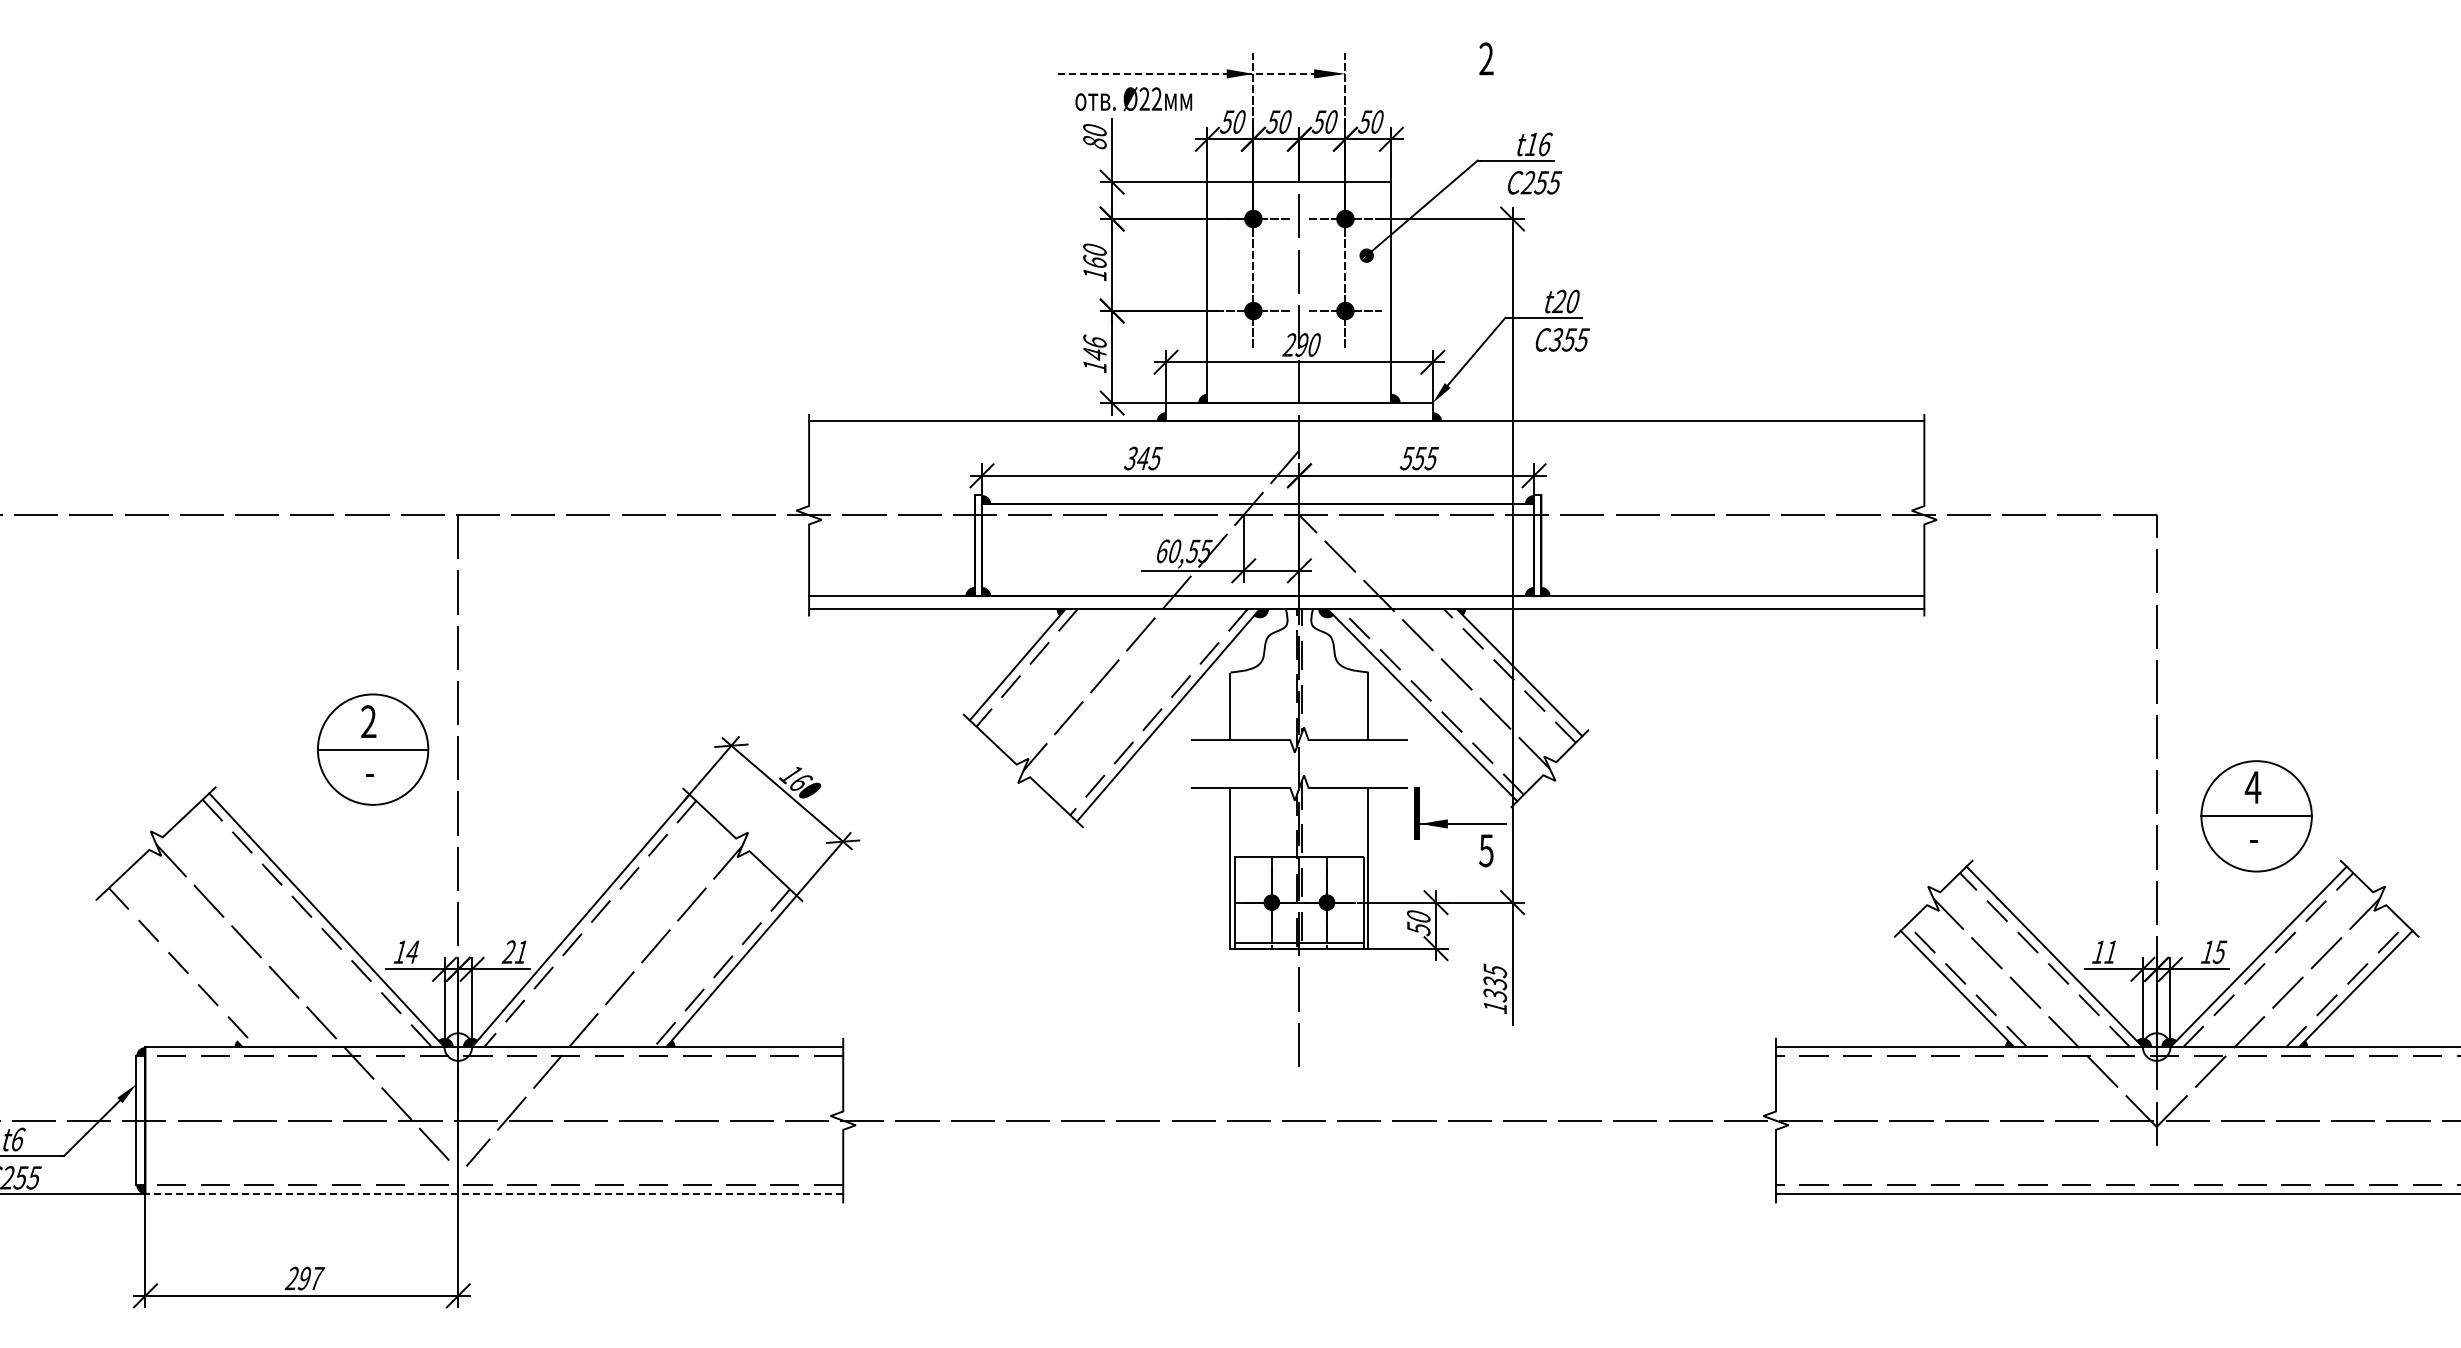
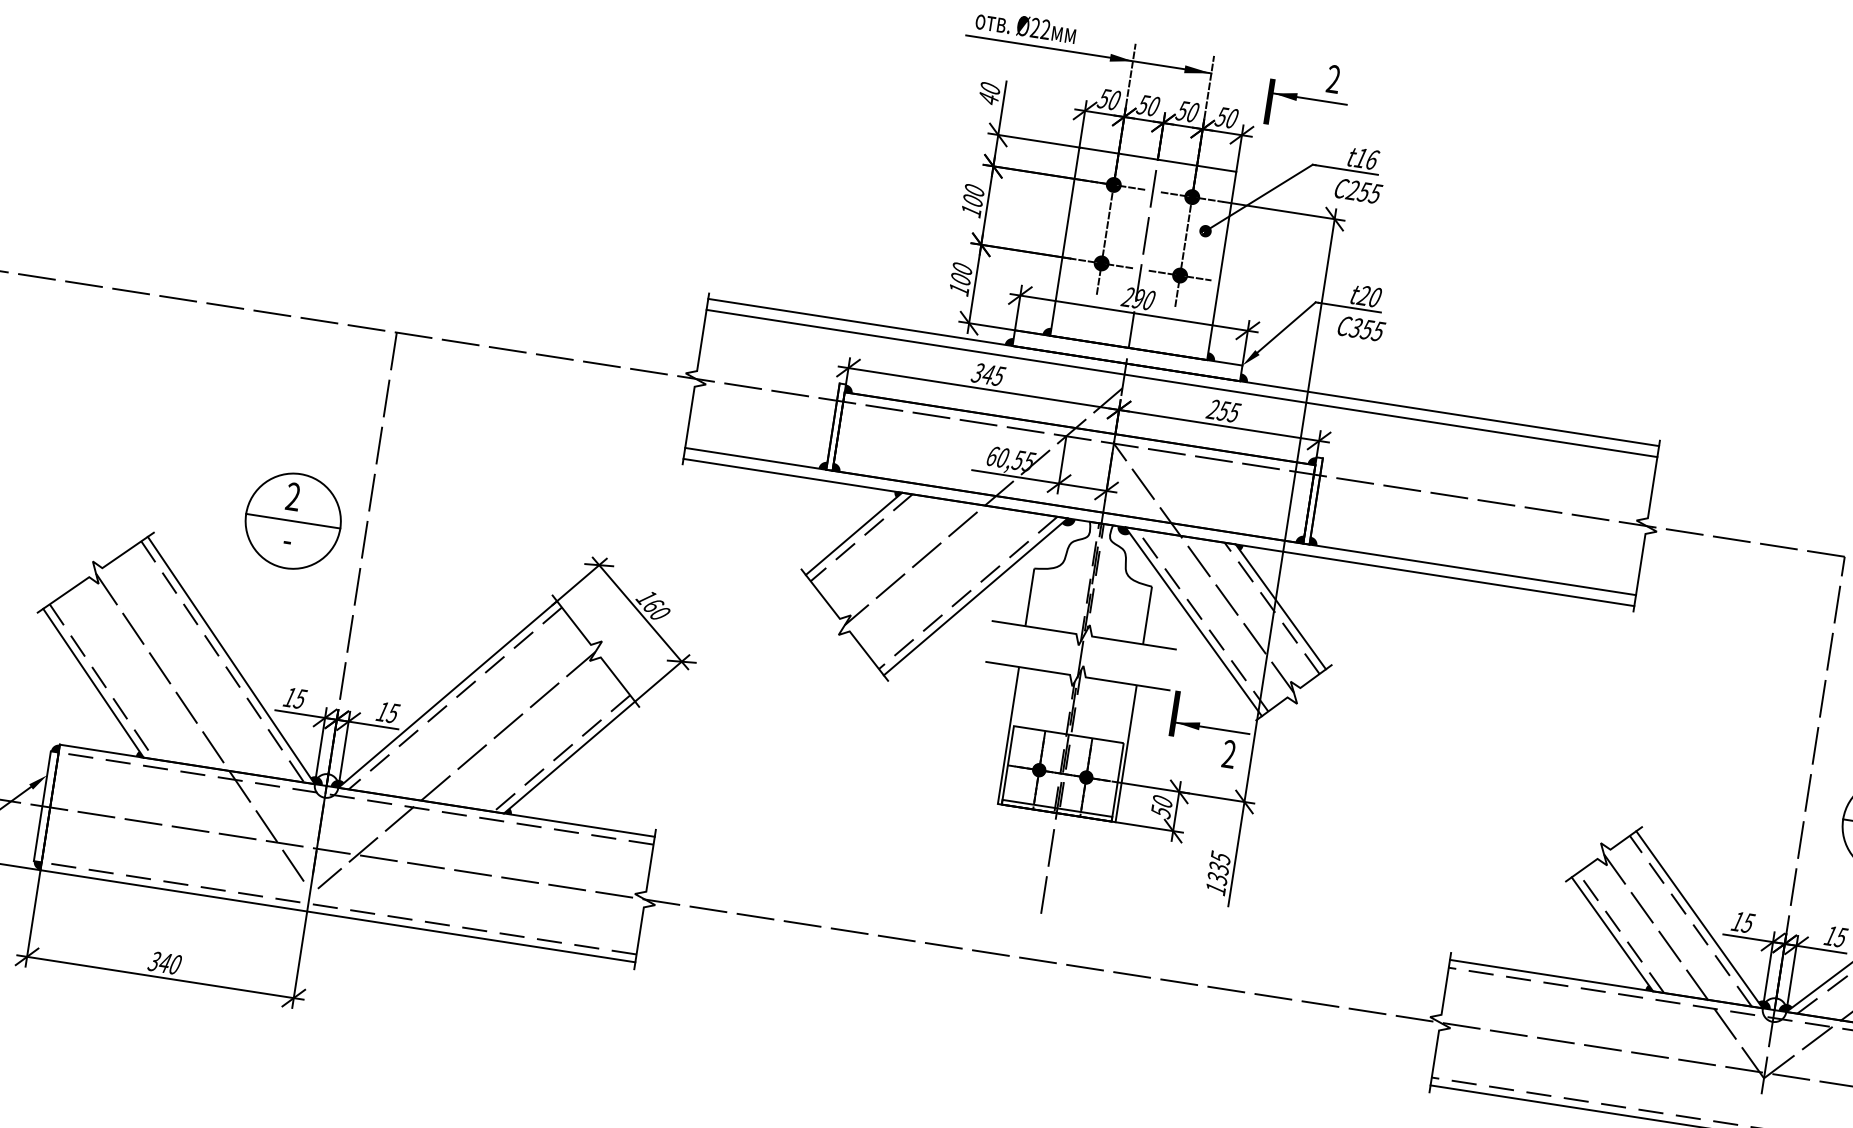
line: (1201, 73) -> (1088, 54), dashed -> solid
part: (1460, 86) -> (1307, 99), added
text: (1133, 99) -> (1025, 26), moved
text: (1094, 142) -> (988, 98), 80 -> 40
text: (1094, 260) -> (972, 199), 160 -> 100
text: (1094, 347) -> (961, 273), 146 -> 100
line: (1366, 434) -> (1181, 383), added
text: (1406, 458) -> (1212, 409), 555 -> 255
text: (1486, 850) -> (1229, 754), 5 -> 2
text: (412, 951) -> (300, 698), 14 -> 15
text: (514, 951) -> (387, 711), 21 -> 15
text: (2110, 951) -> (1747, 922), 11 -> 15
line: (172, 970) -> (93, 683), added
line: (494, 1194) -> (338, 916), dashed -> solid
text: (304, 1278) -> (164, 963), 297 -> 340

